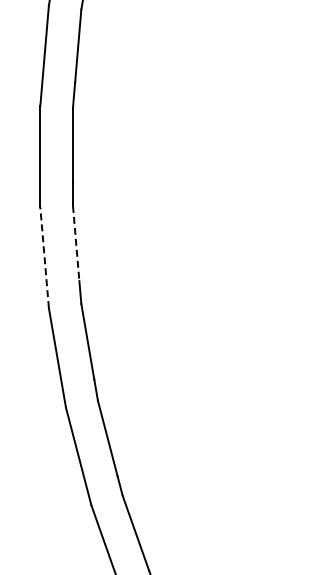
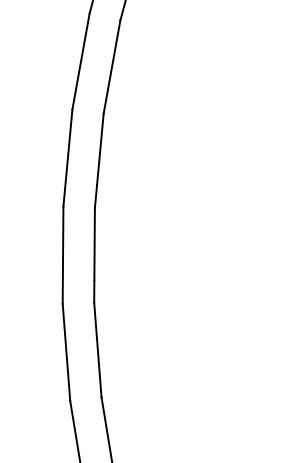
line: (76, 243) -> (94, 244), dashed -> solid
line: (44, 257) -> (62, 254), dashed -> solid

